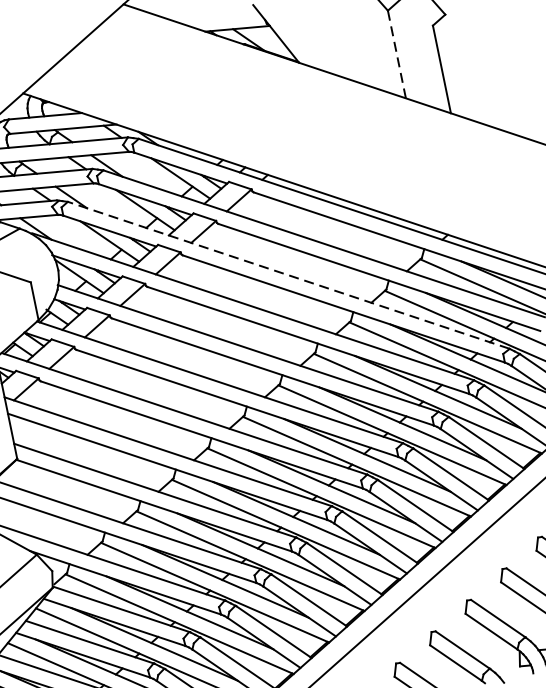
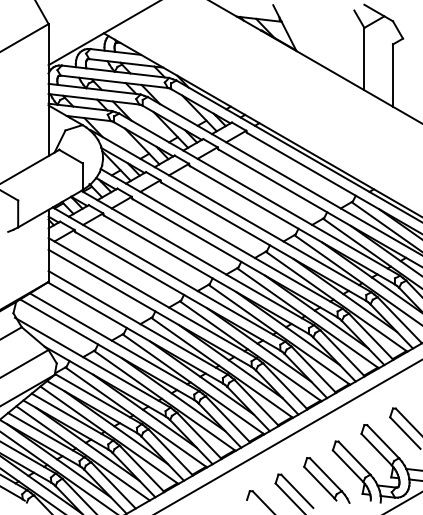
line: (396, 53) -> (364, 58), dashed -> solid
line: (288, 275) -> (259, 194), dashed -> solid

